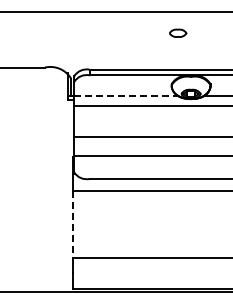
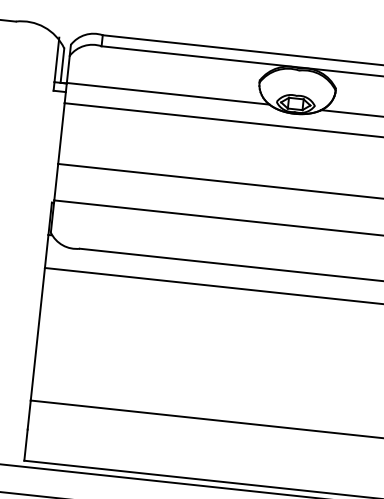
line: (126, 95) -> (169, 93), dashed -> solid
line: (73, 224) -> (38, 334), dashed -> solid

